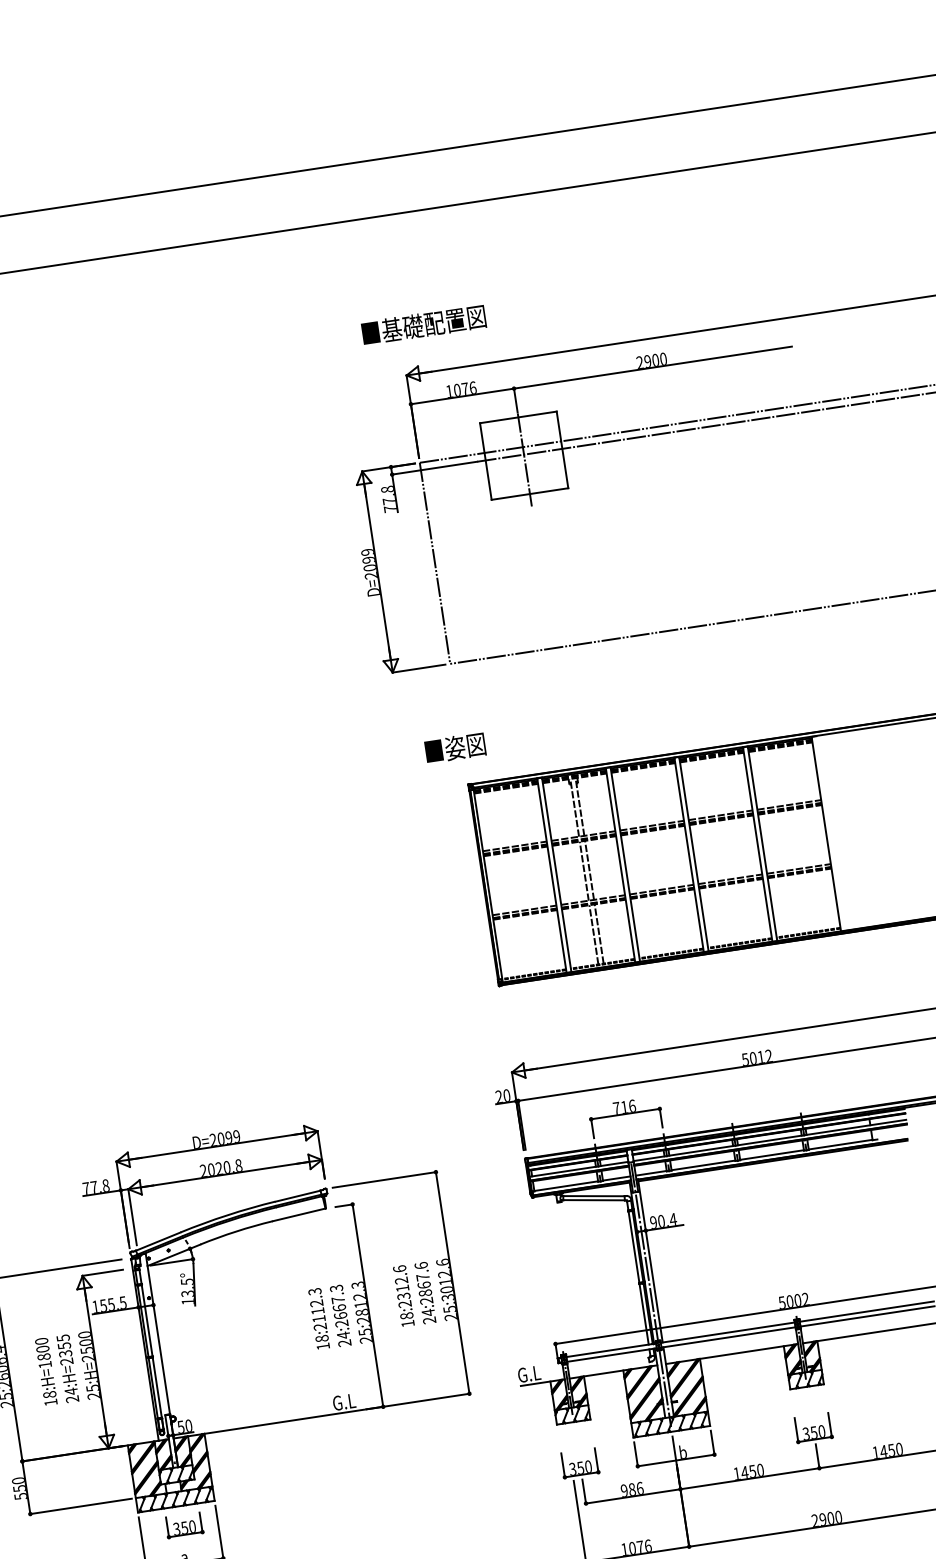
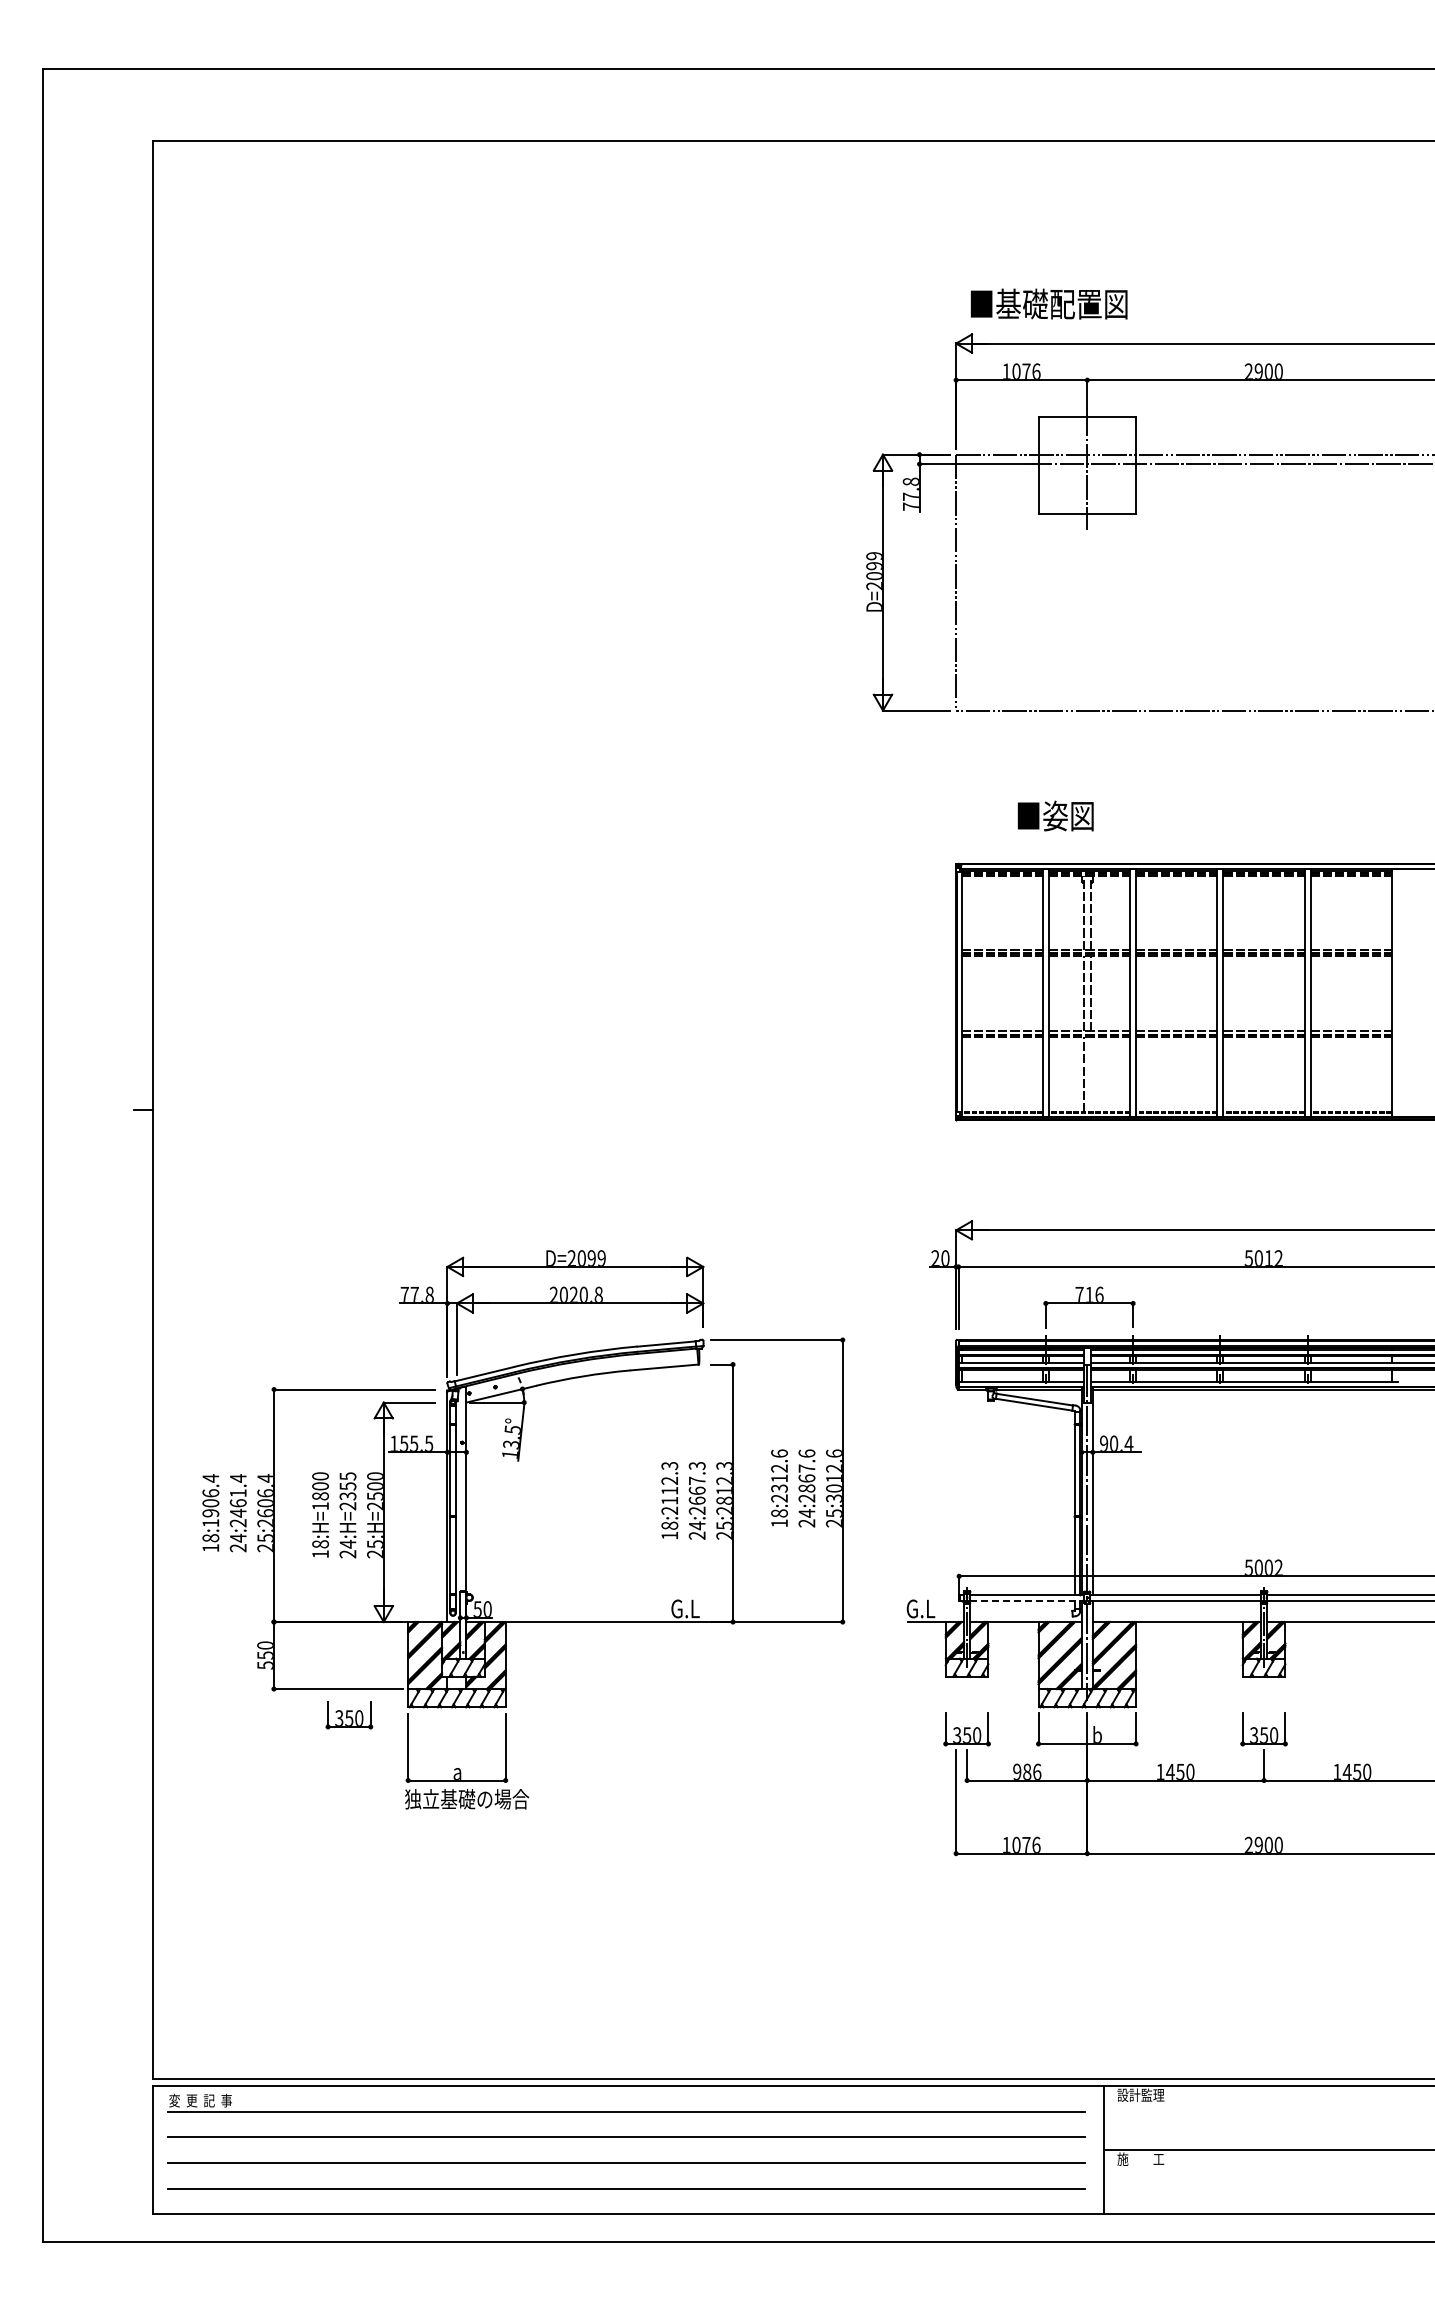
text: (423, 324) -> (1048, 303), moved
text: (455, 747) -> (1055, 815), moved
line: (599, 933) -> (1090, 1074), removed
line: (612, 1354) -> (1027, 1600), solid -> dashed
part: (184, 1525) -> (349, 1715), moved

